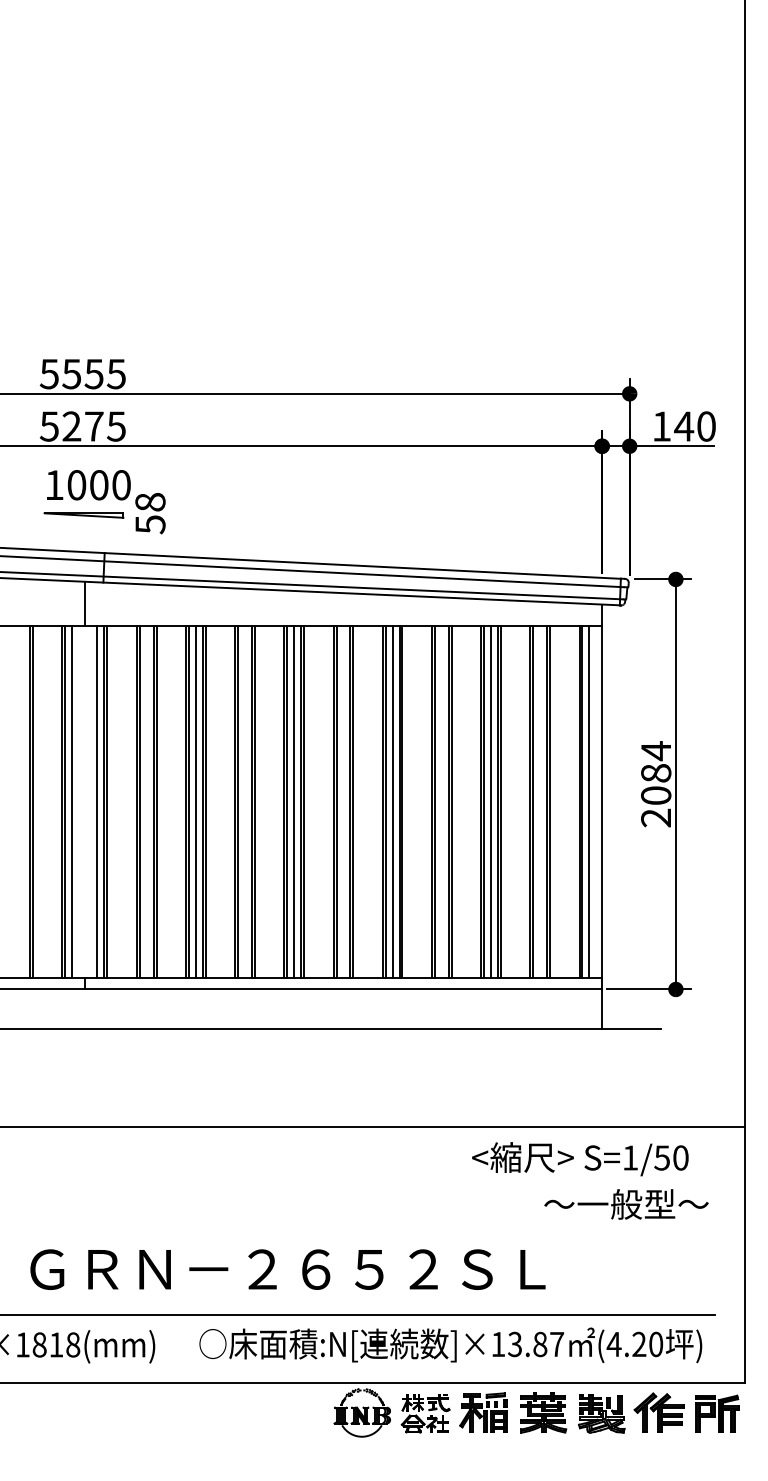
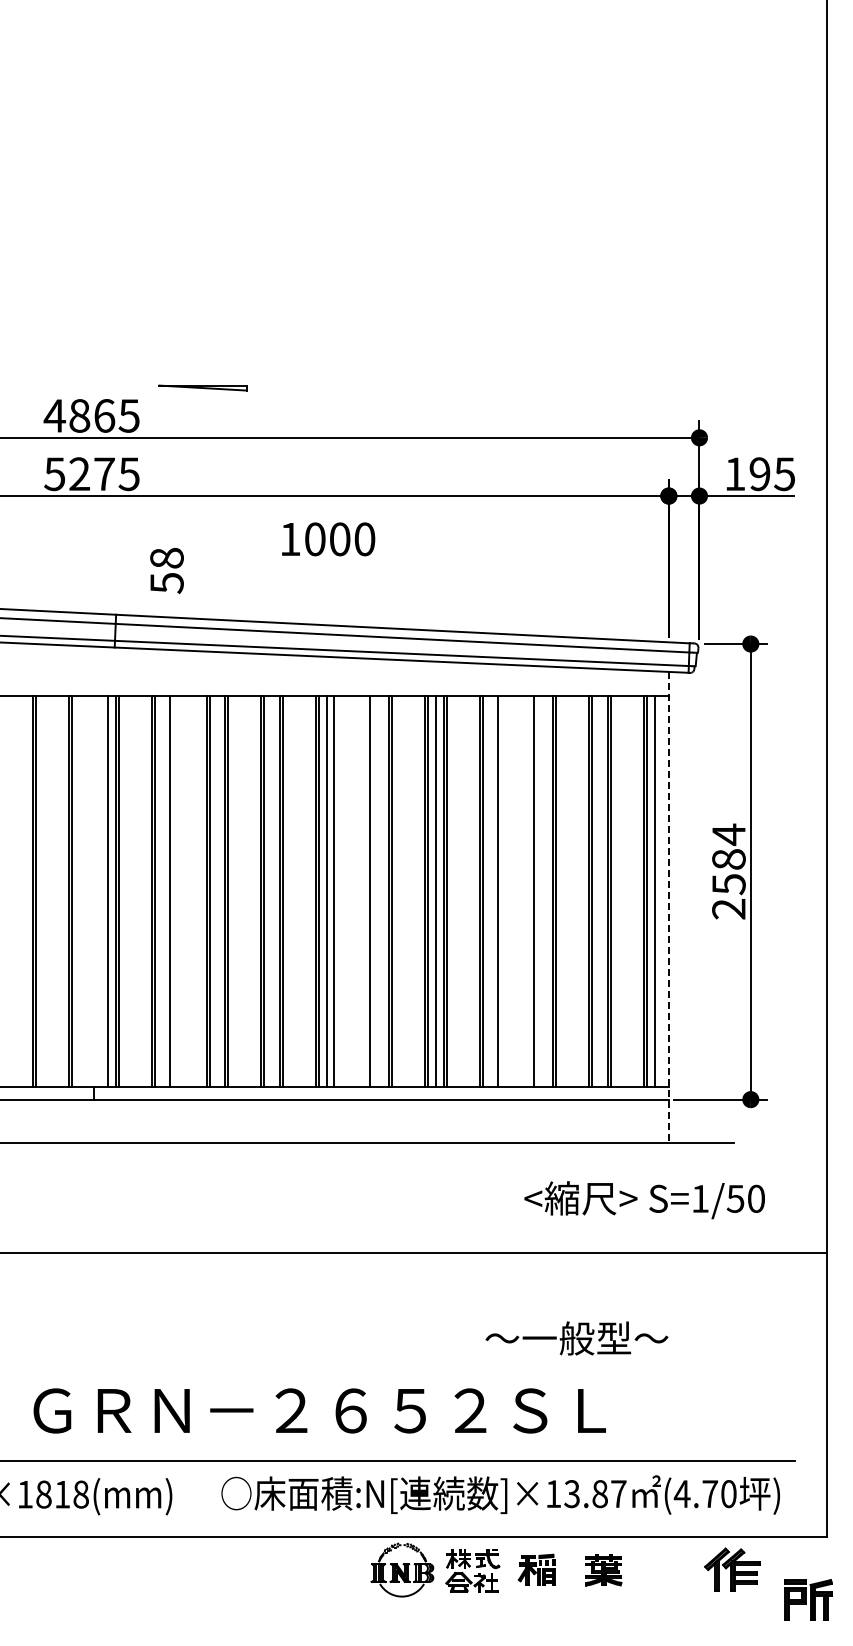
text: (71, 373) -> (79, 415), 5555 -> 4865
text: (694, 426) -> (771, 474), 140 -> 195
text: (88, 485) -> (328, 539), moved
part: (83, 515) -> (202, 387), moved
line: (84, 604) -> (93, 671), removed
text: (655, 795) -> (728, 884), 2084 -> 2584
line: (71, 802) -> (79, 891), removed
line: (156, 802) -> (173, 891), removed
line: (195, 802) -> (217, 891), removed
line: (303, 802) -> (337, 891), removed
line: (336, 802) -> (373, 891), removed
line: (451, 802) -> (501, 891), removed
line: (483, 802) -> (537, 891), removed
line: (491, 802) -> (545, 891), removed
line: (601, 816) -> (668, 907), solid -> dashed
text: (580, 1159) -> (644, 1200), moved
text: (626, 1204) -> (576, 1338), moved
text: (639, 1343) -> (710, 1493), (4.20 -> (4.70
part: (483, 1412) -> (536, 1569), size x0.7
part: (543, 1412) -> (603, 1569), size x0.7
part: (717, 1413) -> (808, 1599), moved
part: (601, 1414) -> (668, 1571), removed

